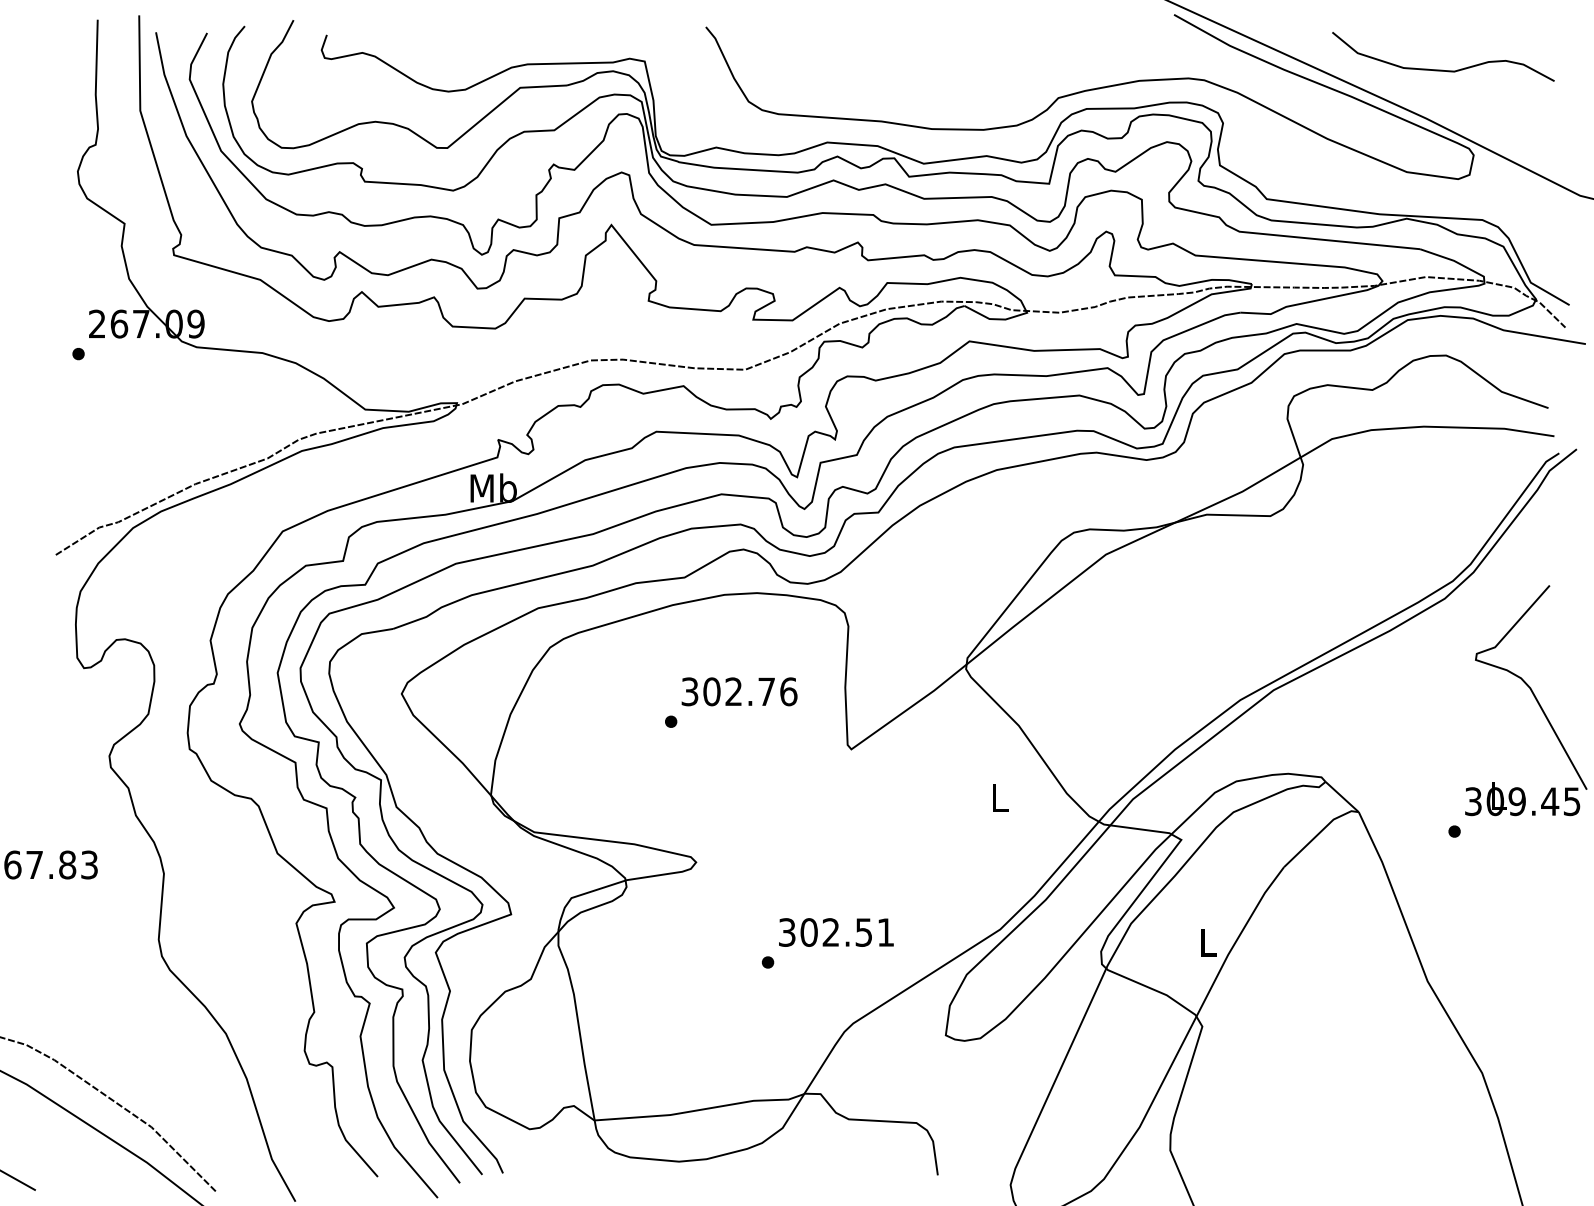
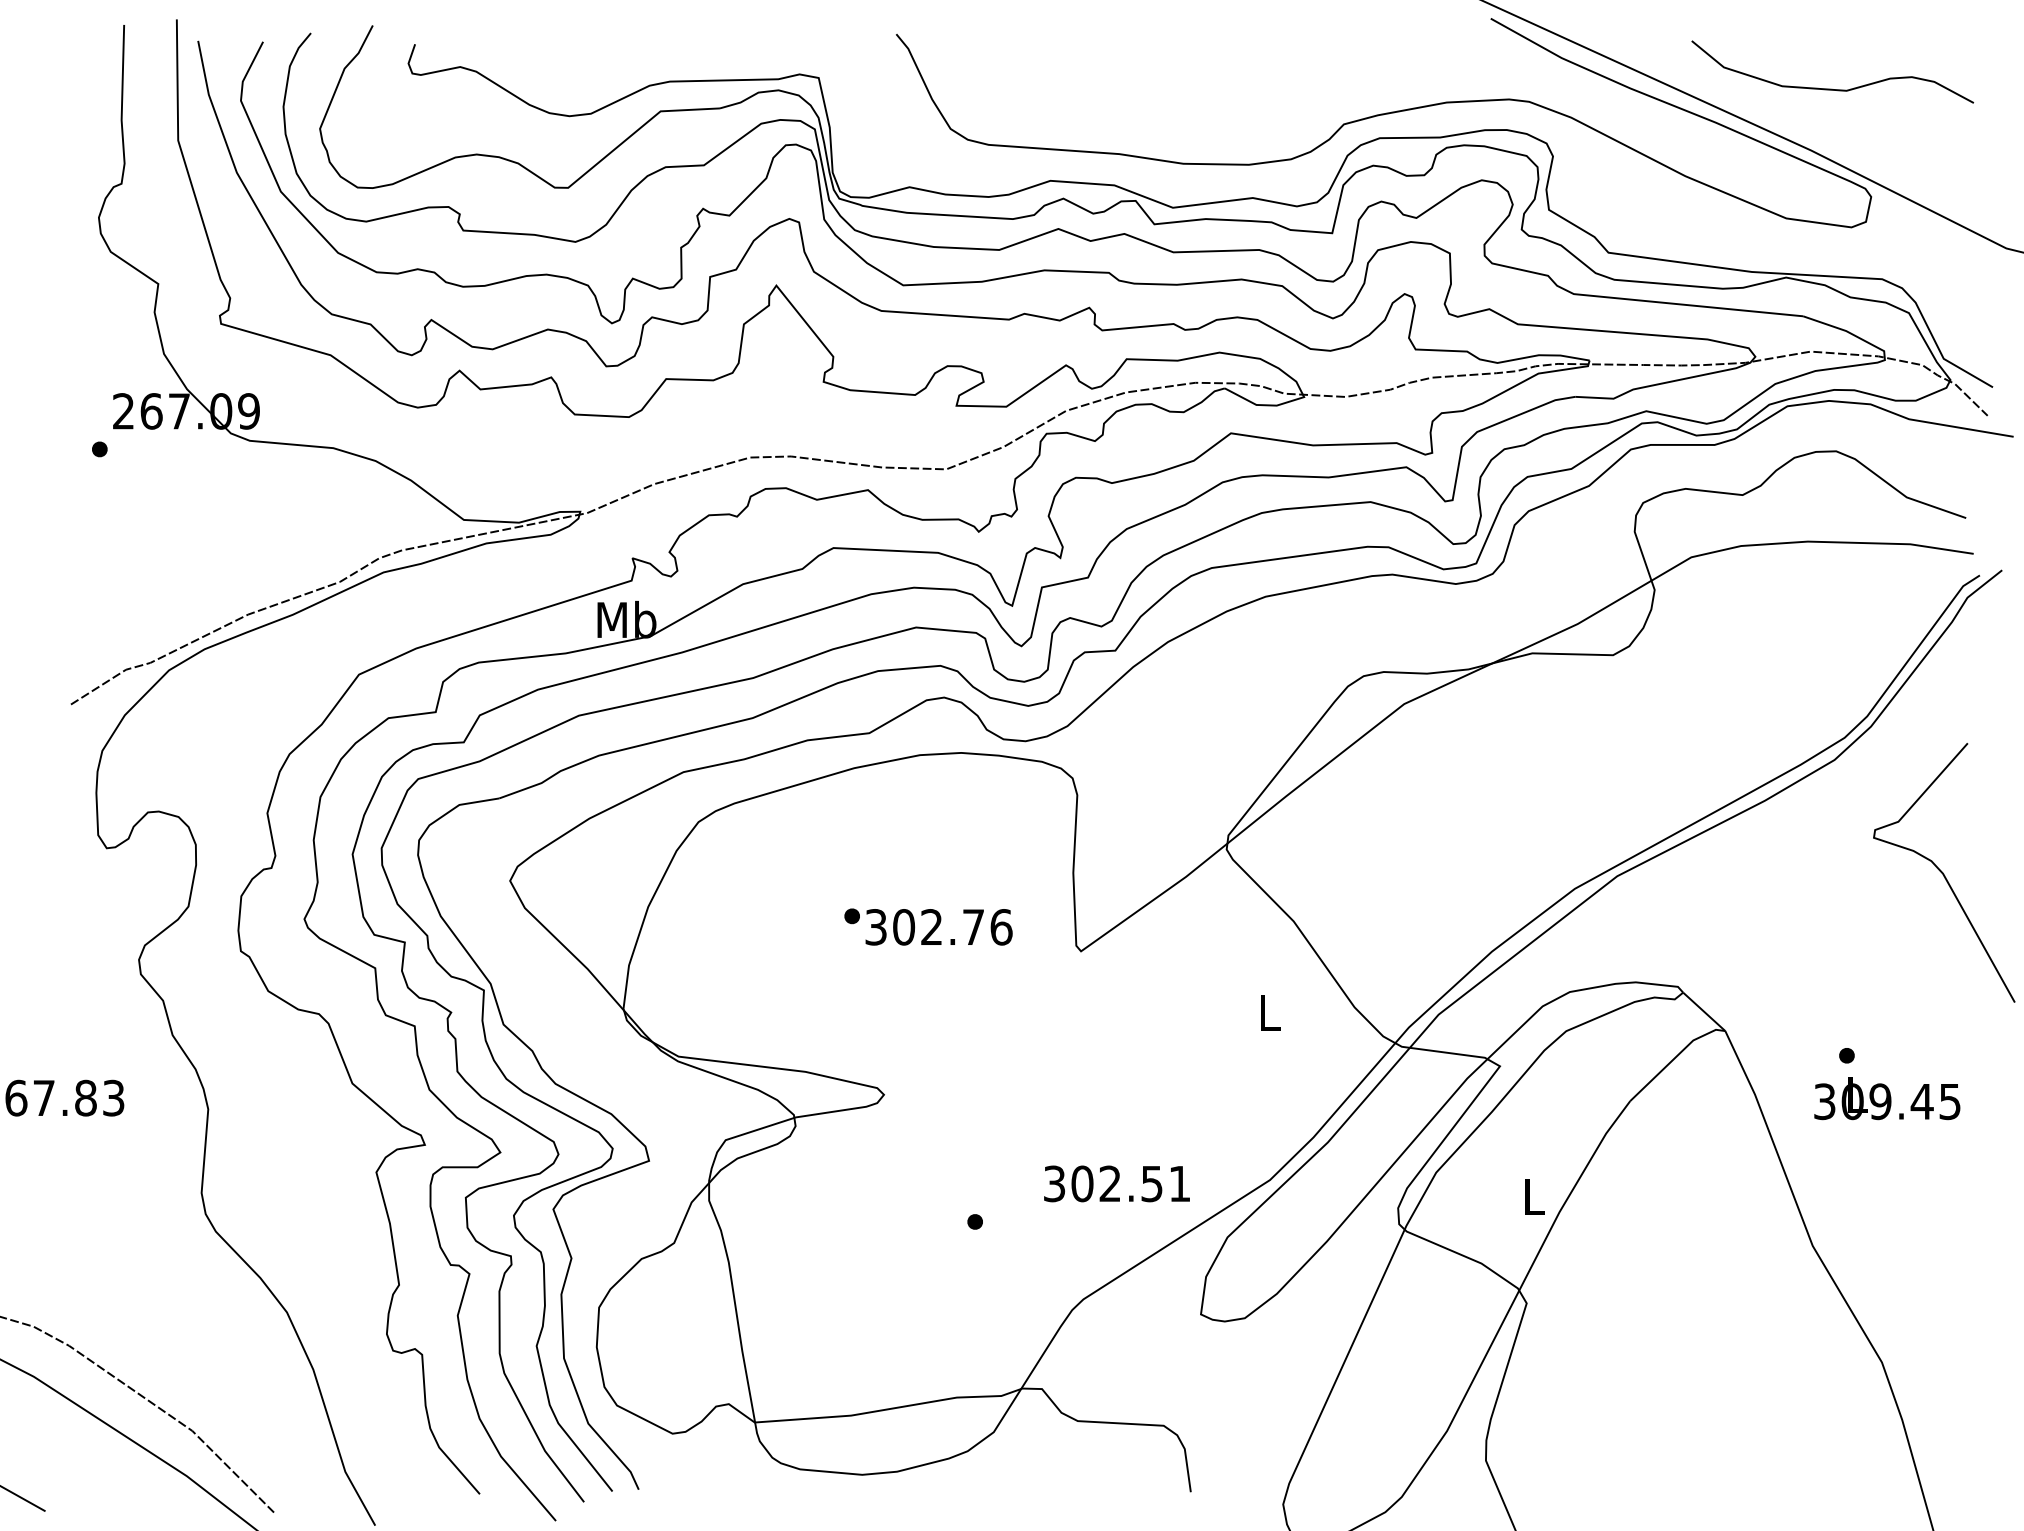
text: (739, 691) -> (938, 927), moved
text: (1522, 799) -> (1887, 1098), moved
text: (835, 932) -> (1116, 1183), moved

